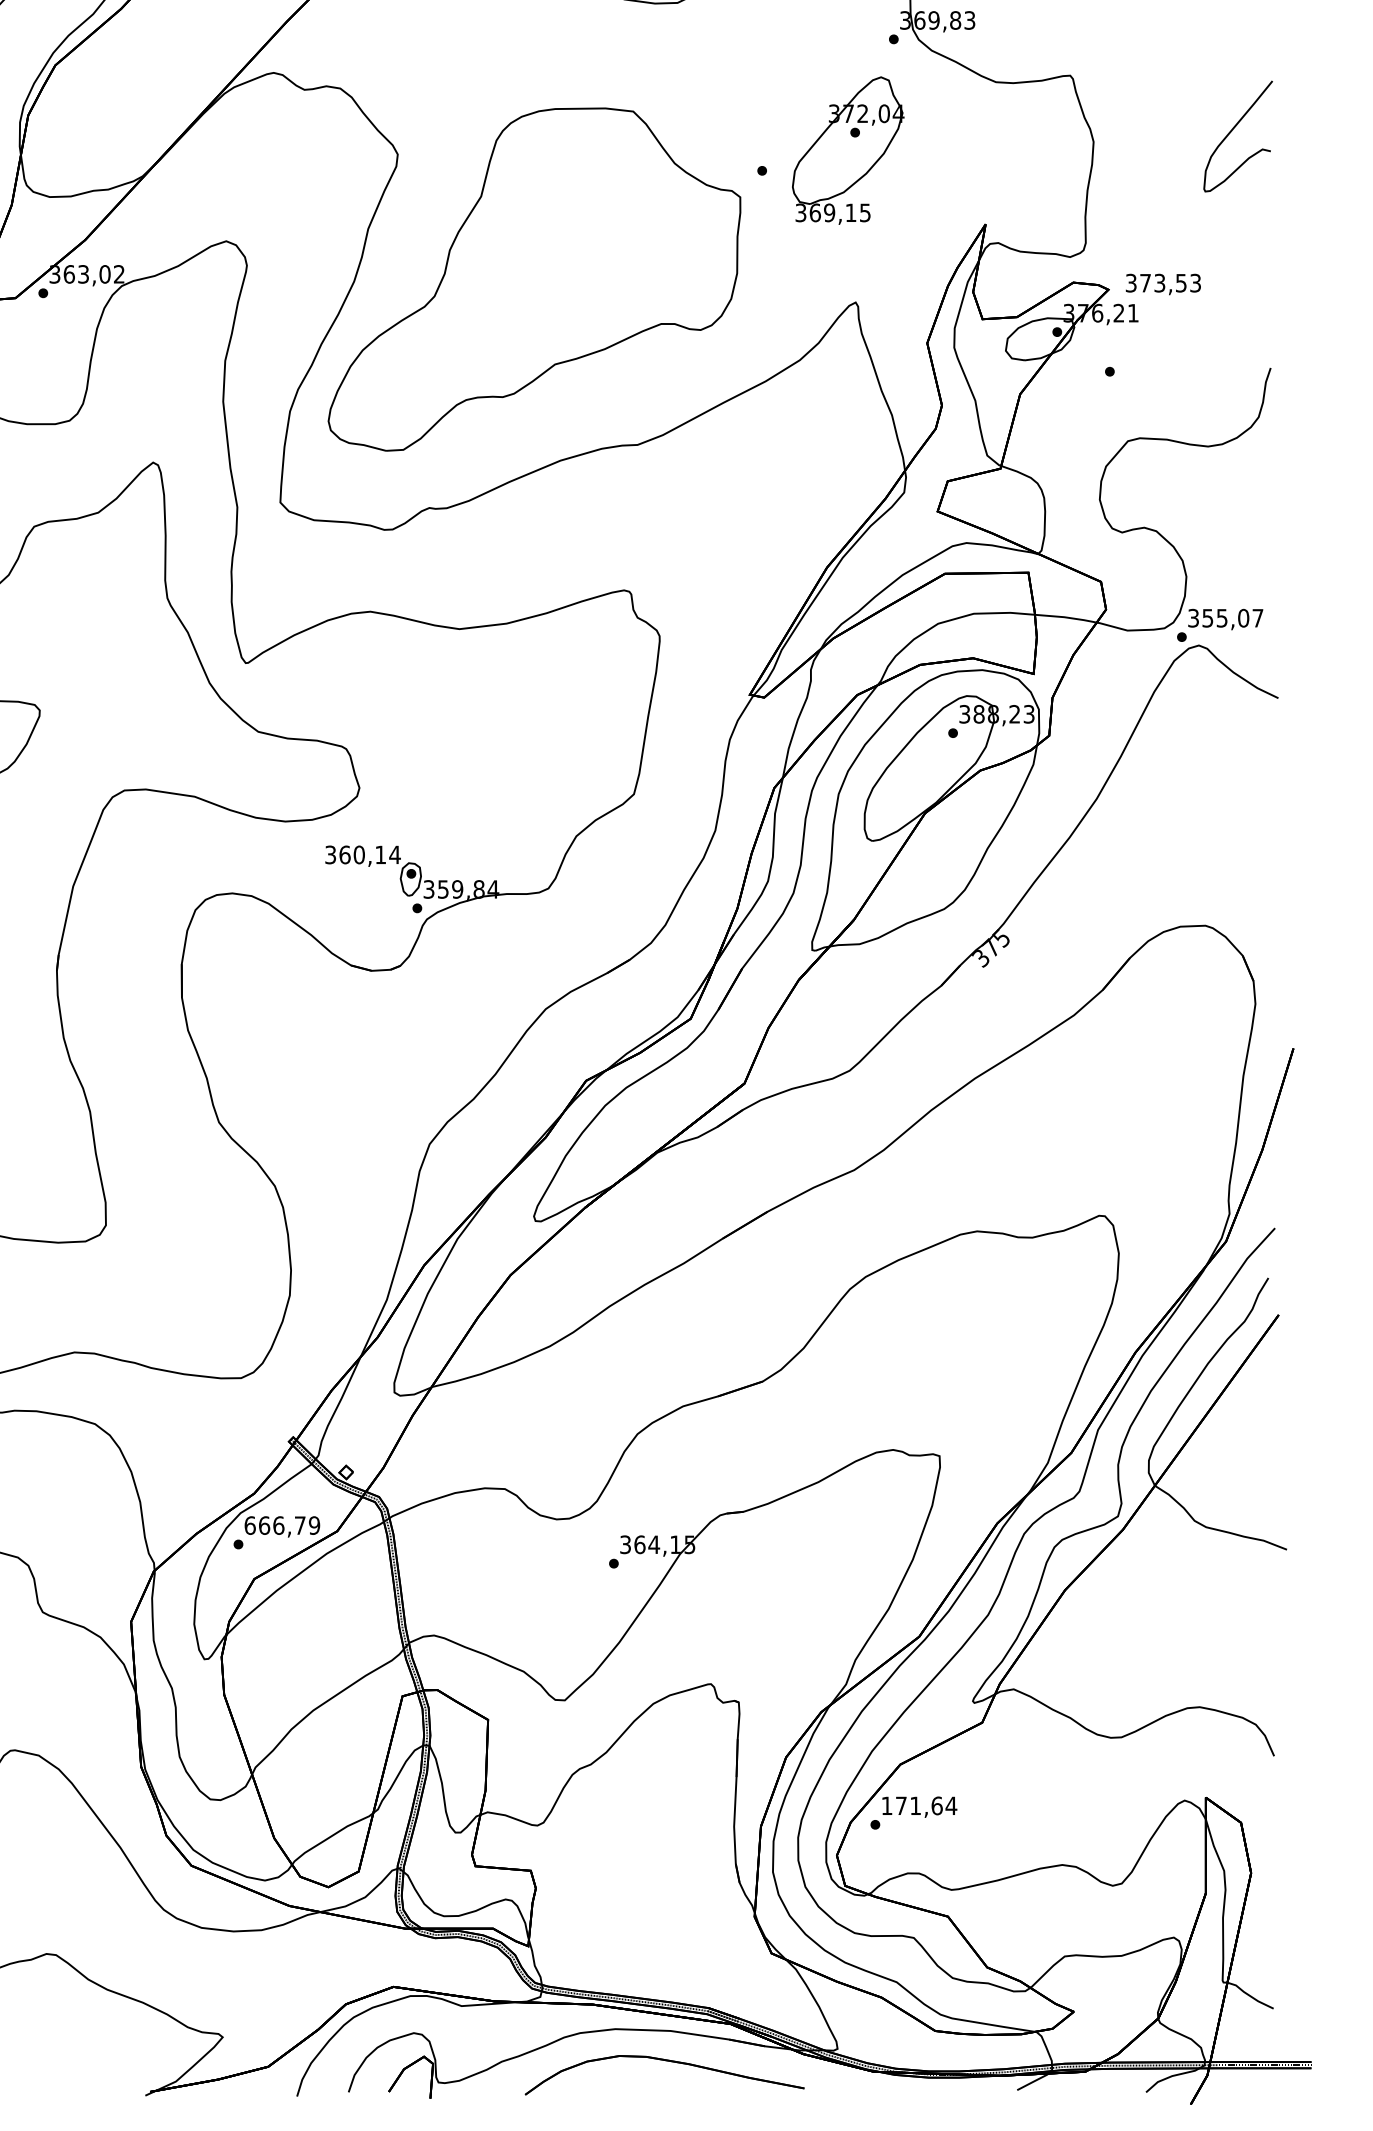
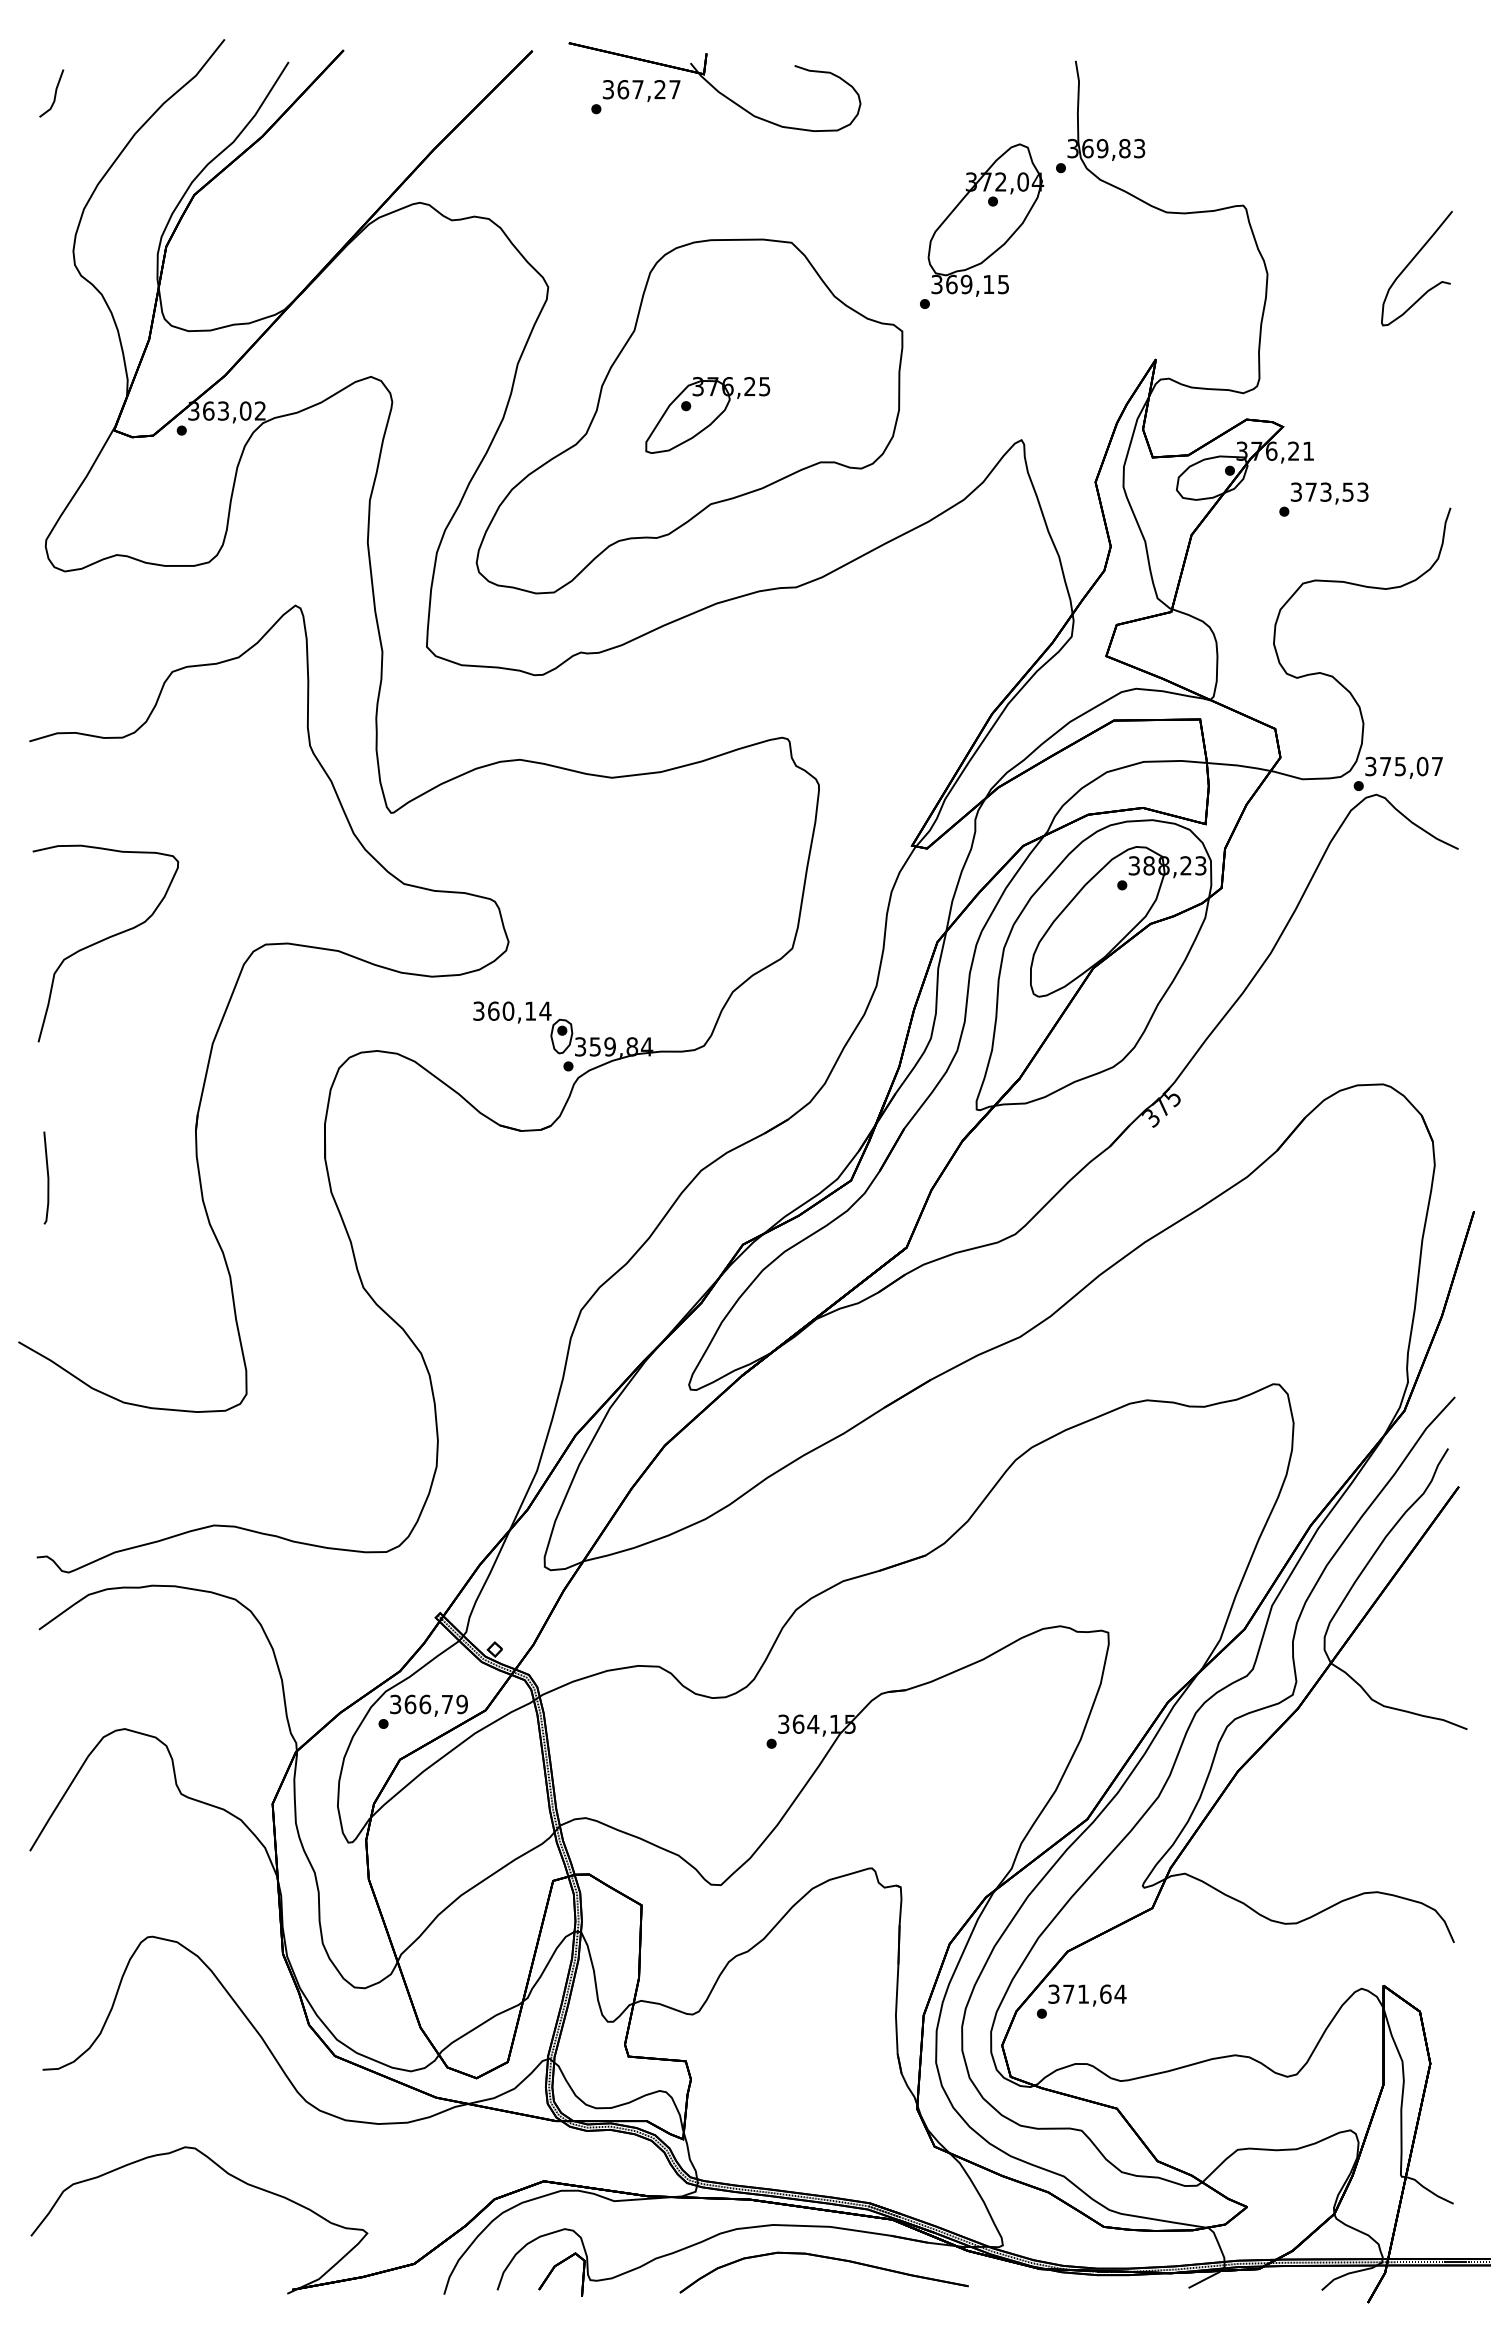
part: (847, 149) -> (985, 219), moved
part: (551, 278) -> (707, 415), added
text: (1163, 284) -> (1329, 493), moved
text: (1207, 618) -> (1385, 766), 355,07 -> 375,07
text: (250, 1525) -> (395, 1704), 666,79 -> 366,79
text: (886, 1805) -> (1053, 1993), 171,64 -> 371,64

